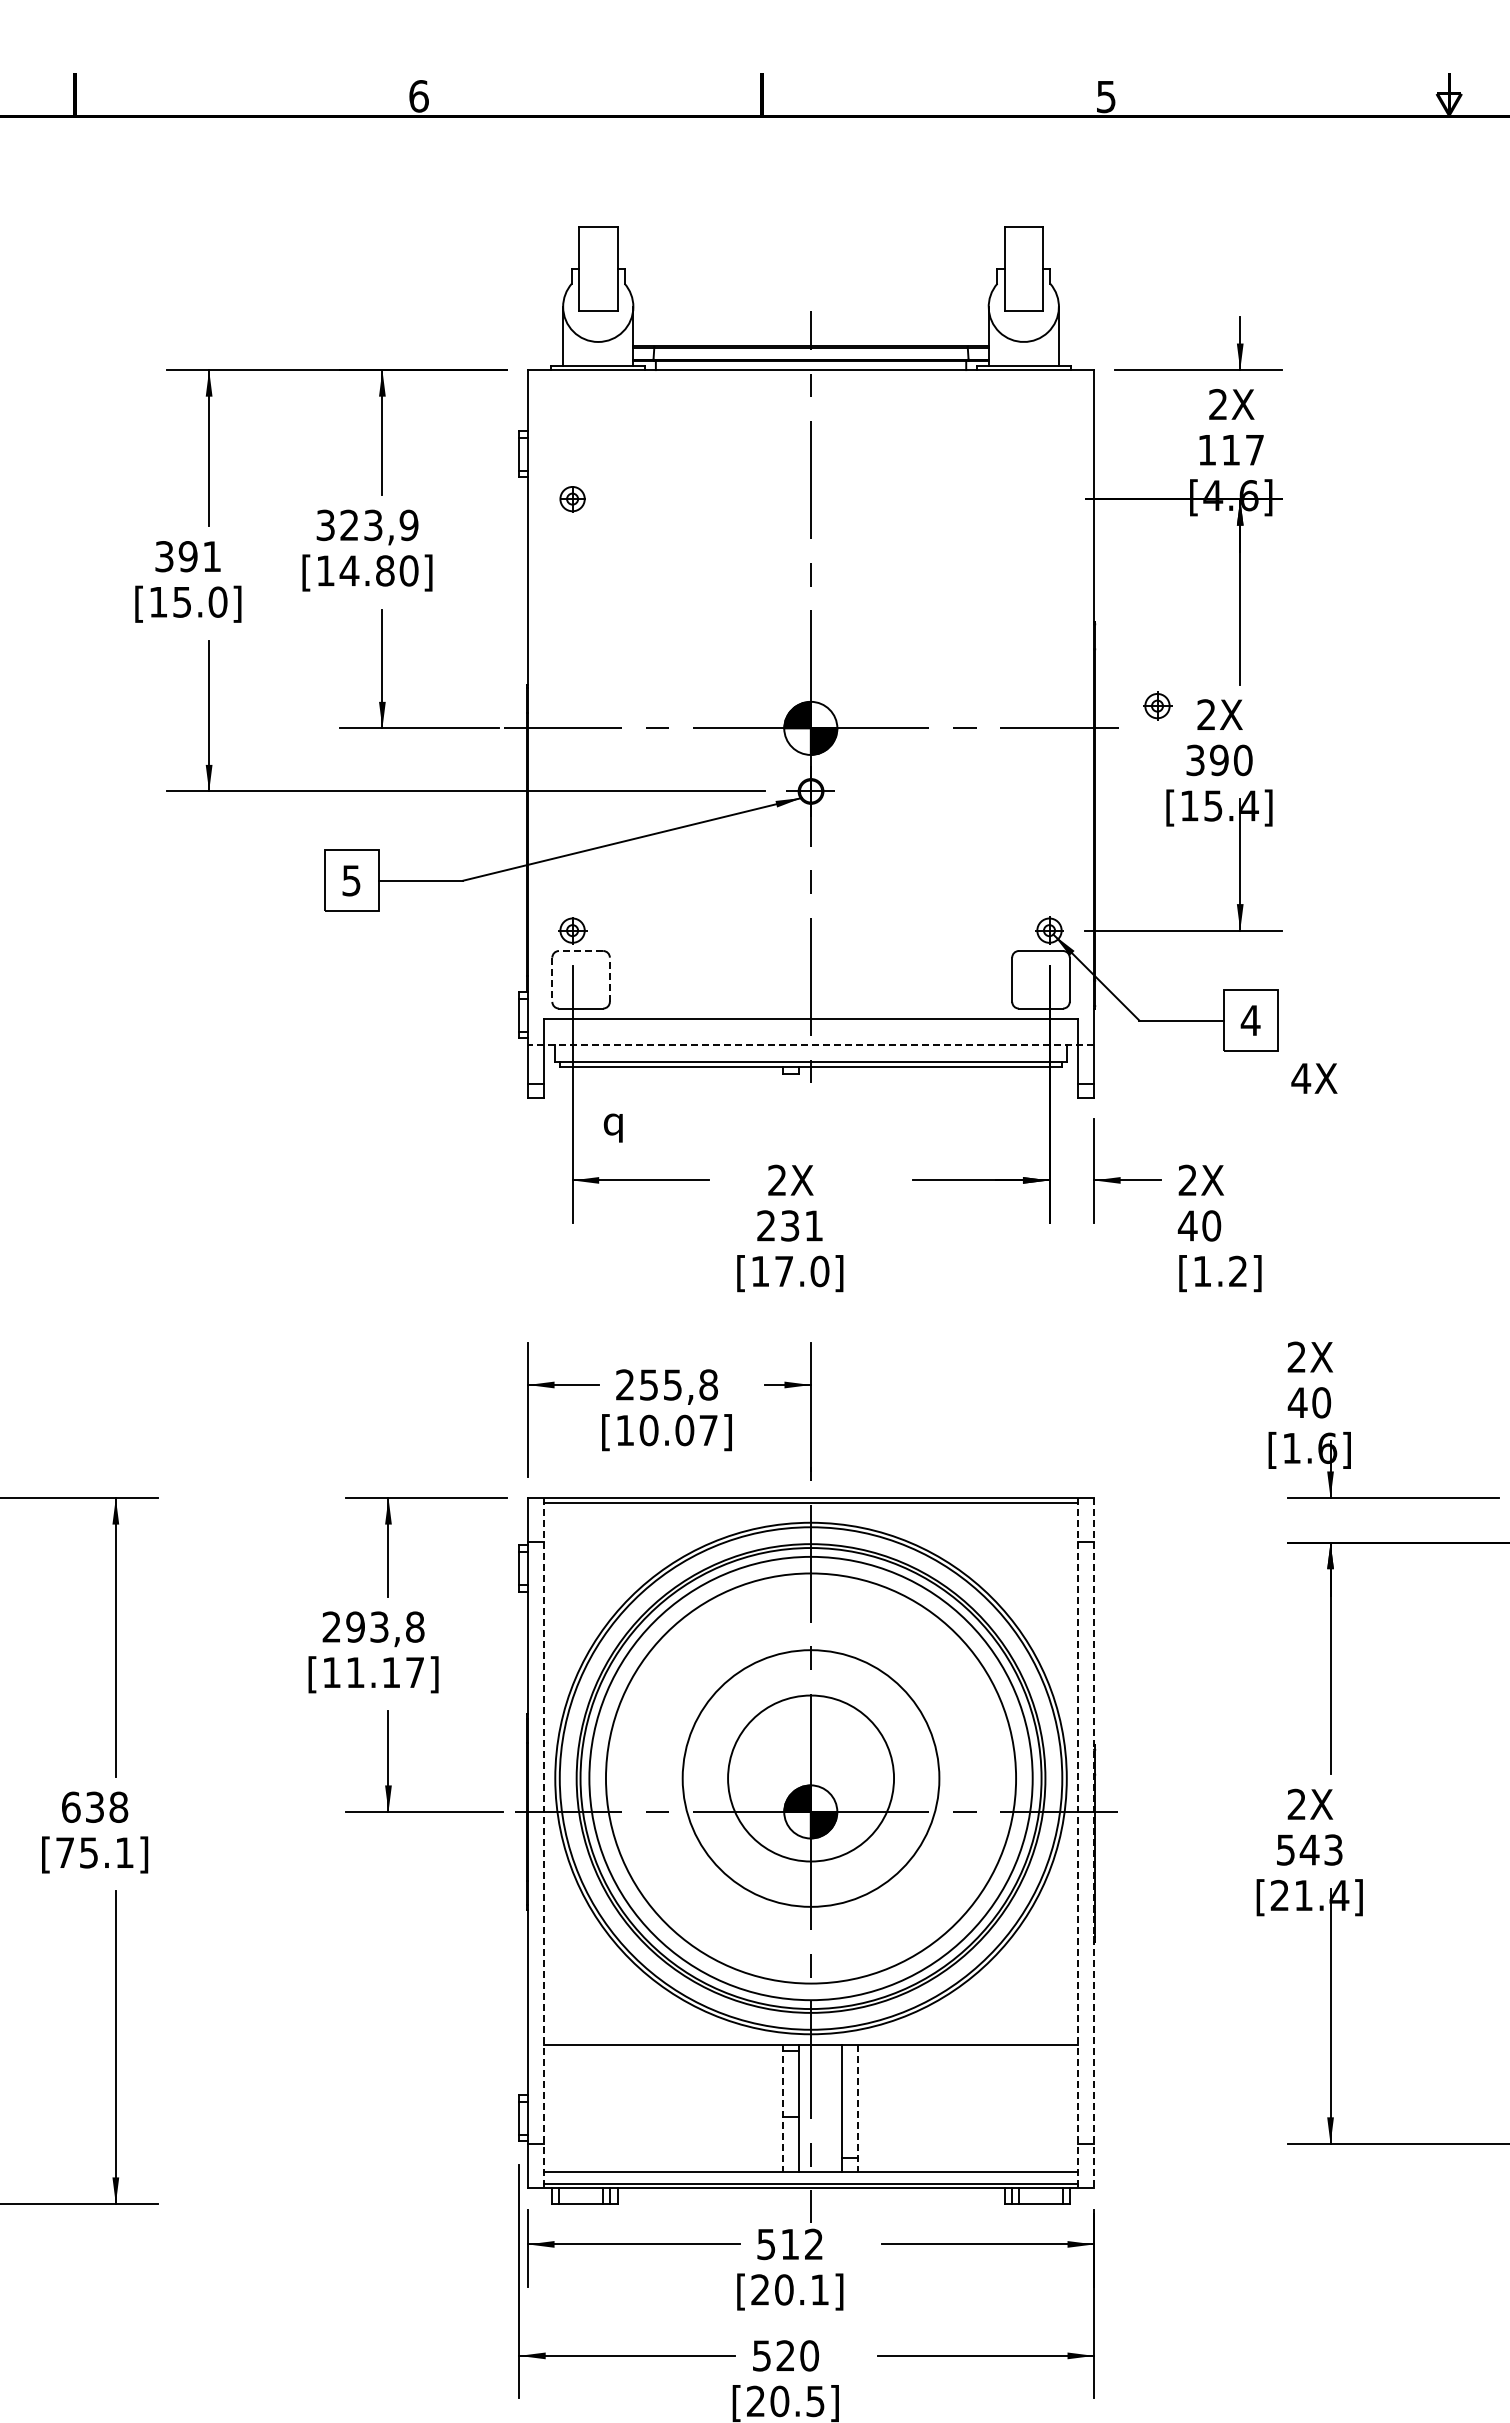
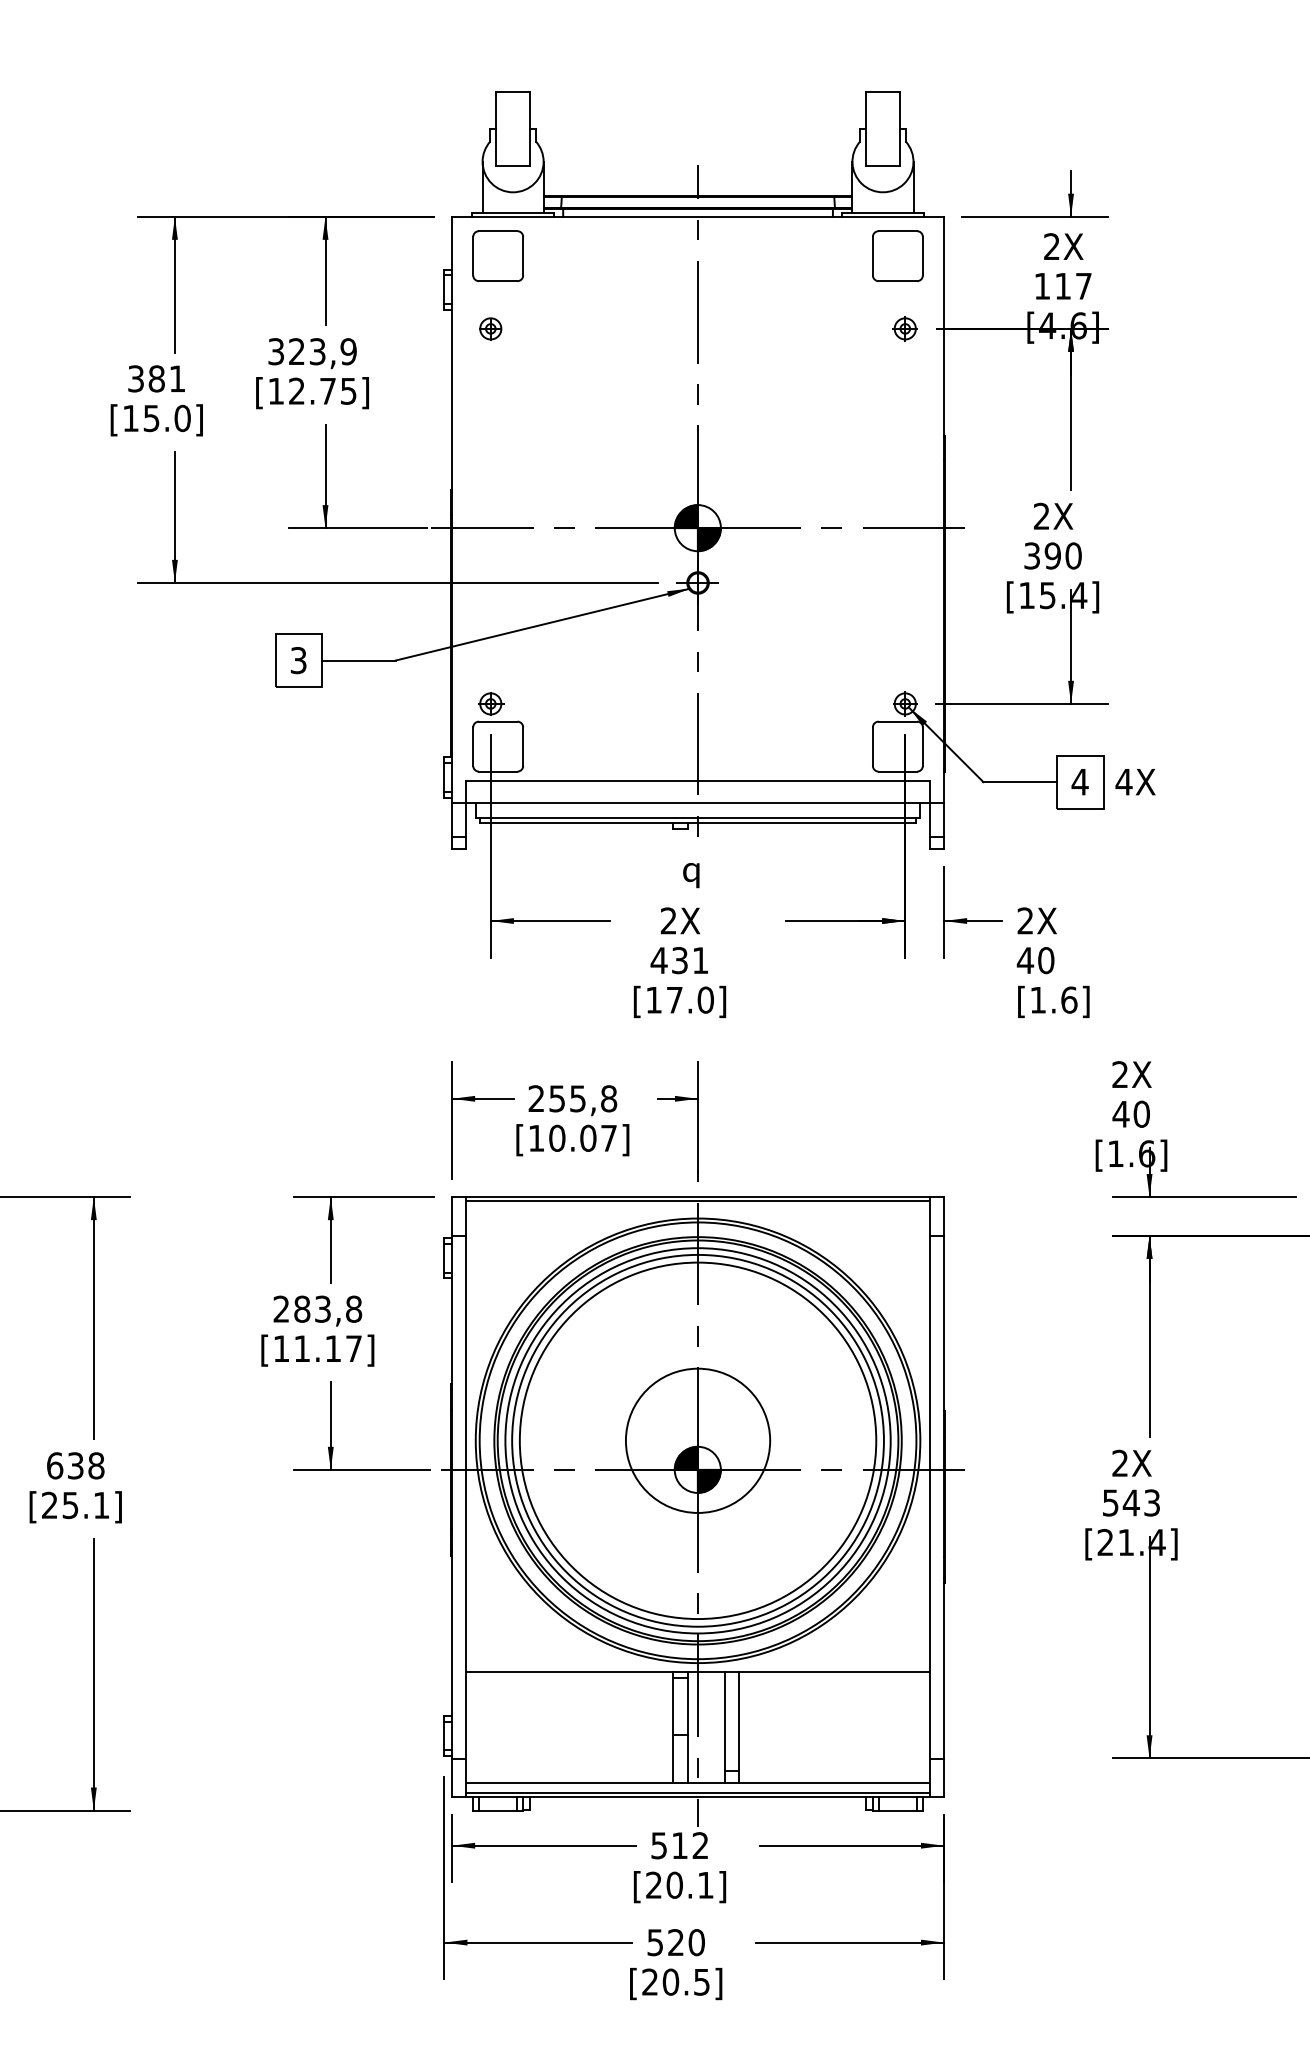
part: (580, 415) -> (497, 256), added
part: (1040, 415) -> (897, 256), added
text: (187, 556) -> (156, 378), 391 -> 381
text: (378, 570) -> (322, 390), [14.80] -> [12.75]
part: (1157, 705) -> (905, 328), moved
text: (351, 880) -> (298, 660), 5 -> 3
line: (580, 951) -> (497, 722), dashed -> solid
line: (609, 979) -> (522, 746), dashed -> solid
line: (552, 980) -> (473, 747), dashed -> solid
line: (810, 1044) -> (697, 802), dashed -> solid
text: (1314, 1078) -> (1135, 782), moved
text: (612, 1127) -> (690, 875), moved
text: (766, 1225) -> (659, 960), 231 -> 431
text: (1238, 1271) -> (1069, 1000), [1.2] -> [1.6]
text: (355, 1626) -> (302, 1308), 293,8 -> 283,8
circle: (810, 1778) -> (697, 1440), size x1.67
line: (544, 1843) -> (466, 1497), dashed -> solid
line: (1077, 1843) -> (929, 1497), dashed -> solid
line: (1094, 1843) -> (944, 1497), dashed -> solid
text: (64, 1852) -> (49, 1505), [75.1] -> [25.1]
line: (782, 2108) -> (673, 1727), dashed -> solid
line: (858, 2108) -> (739, 1727), dashed -> solid

